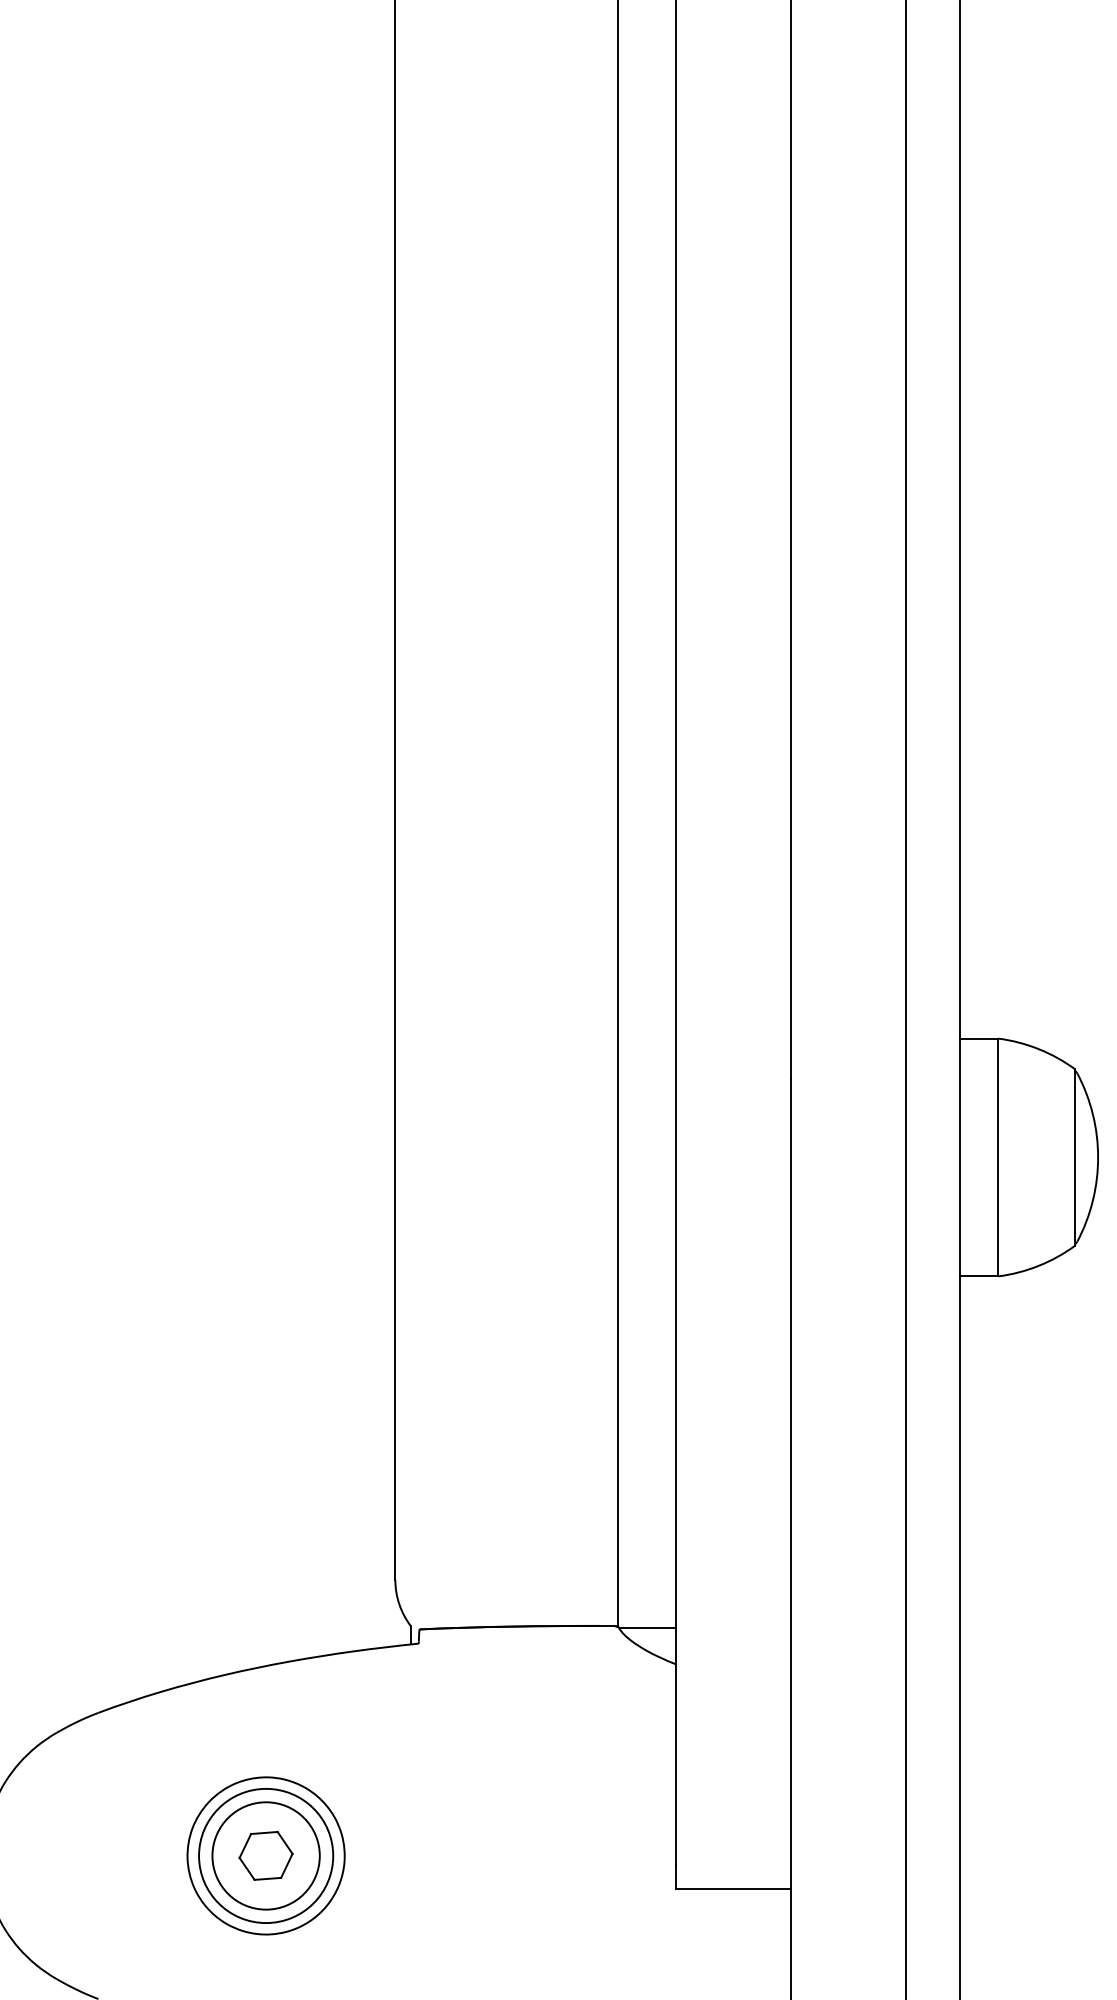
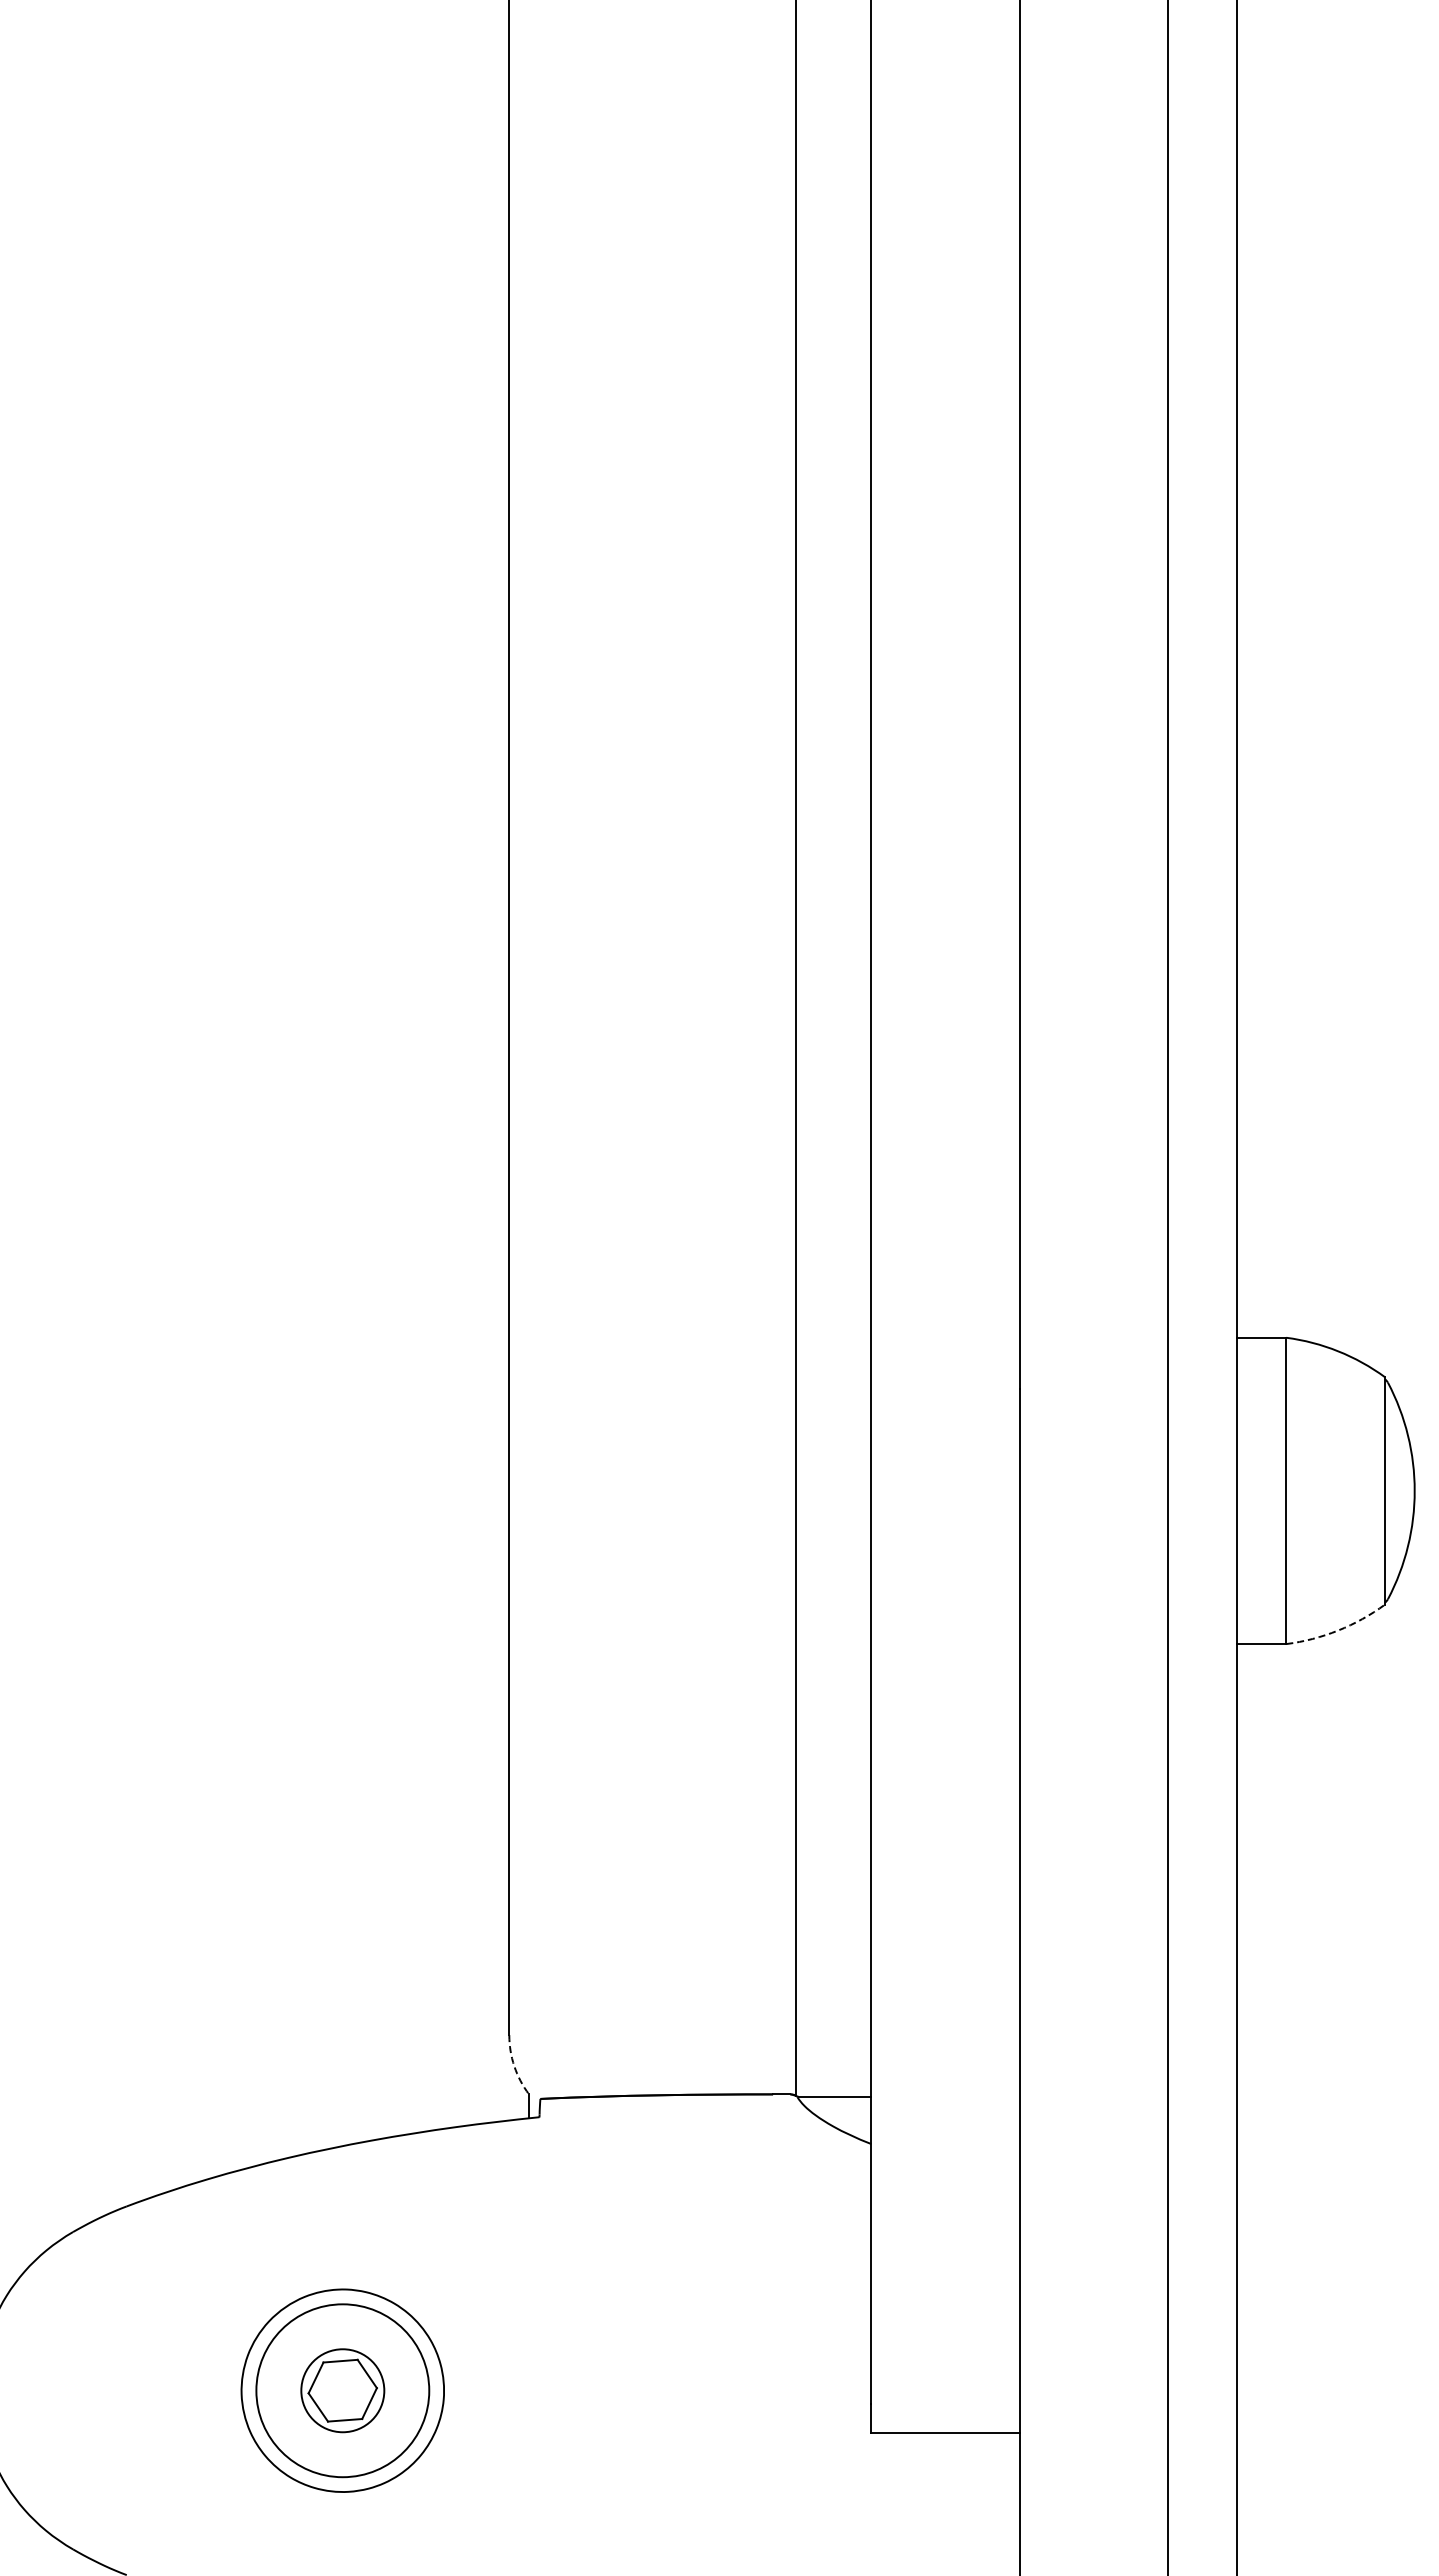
arc: (1038, 1265) -> (1338, 1630), solid -> dashed
arc: (399, 1604) -> (514, 2066), solid -> dashed
circle: (265, 1855) -> (342, 2390), size x0.6

